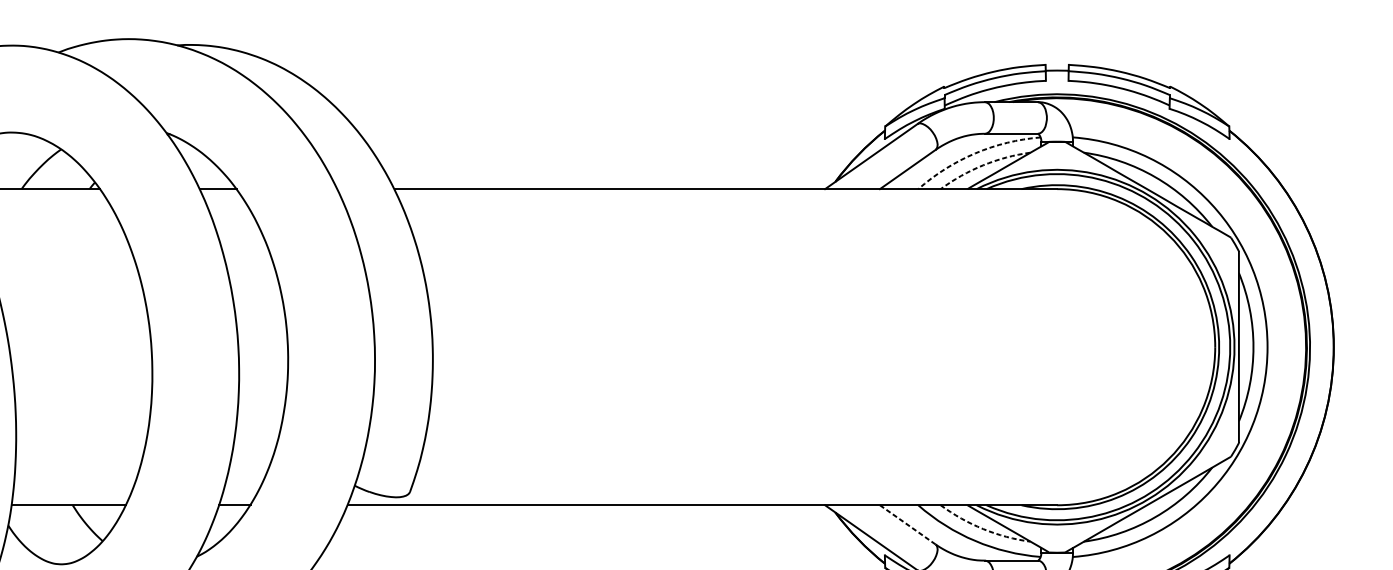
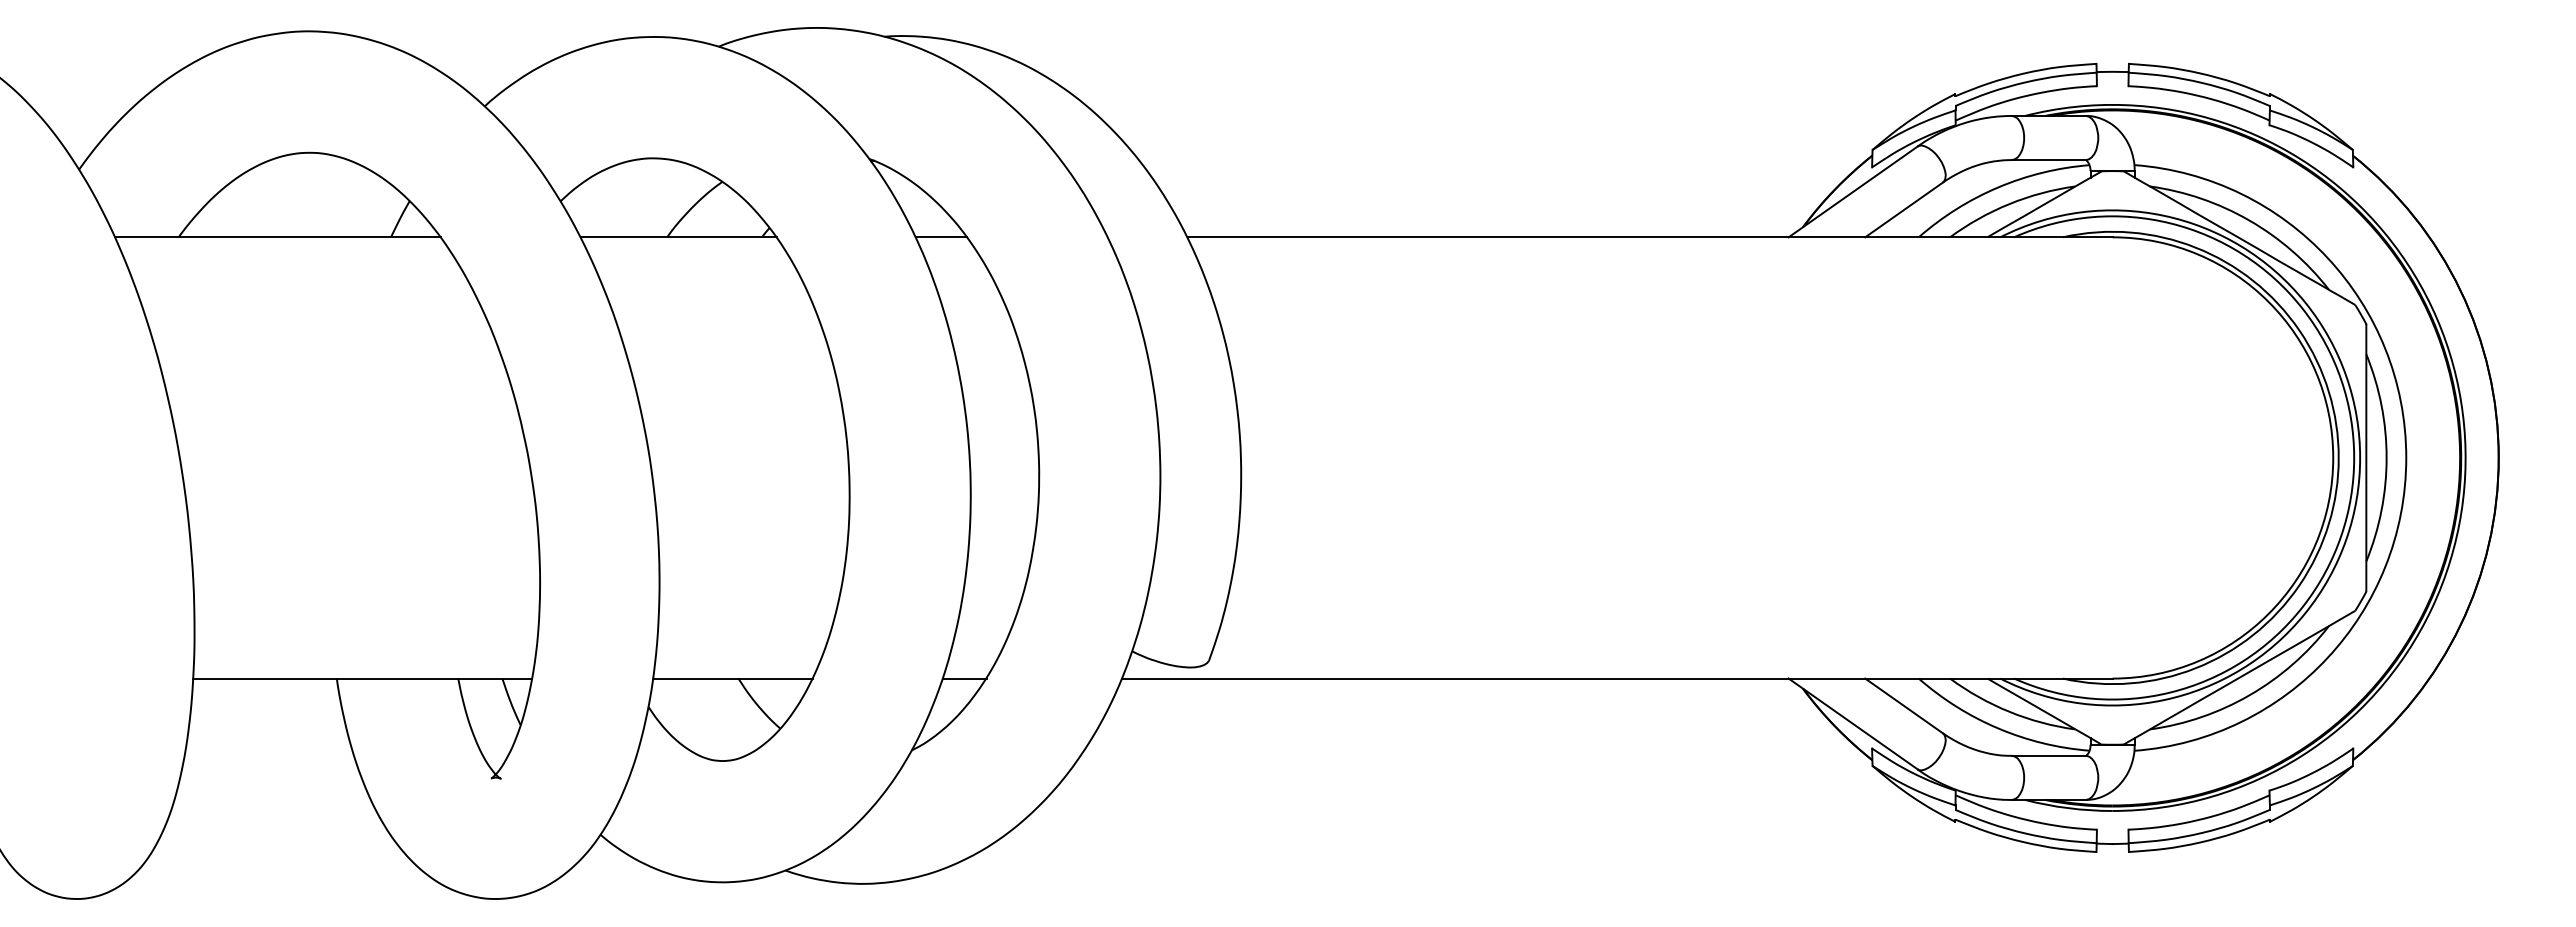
arc: (975, 153) -> (1998, 187), dashed -> solid
arc: (983, 165) -> (2009, 204), dashed -> solid
line: (908, 524) -> (1904, 705), dashed -> solid
arc: (983, 528) -> (2009, 711), dashed -> solid

